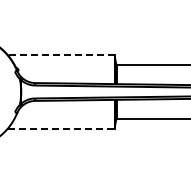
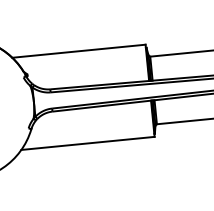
line: (60, 55) -> (78, 51), dashed -> solid
line: (61, 128) -> (88, 142), dashed -> solid

